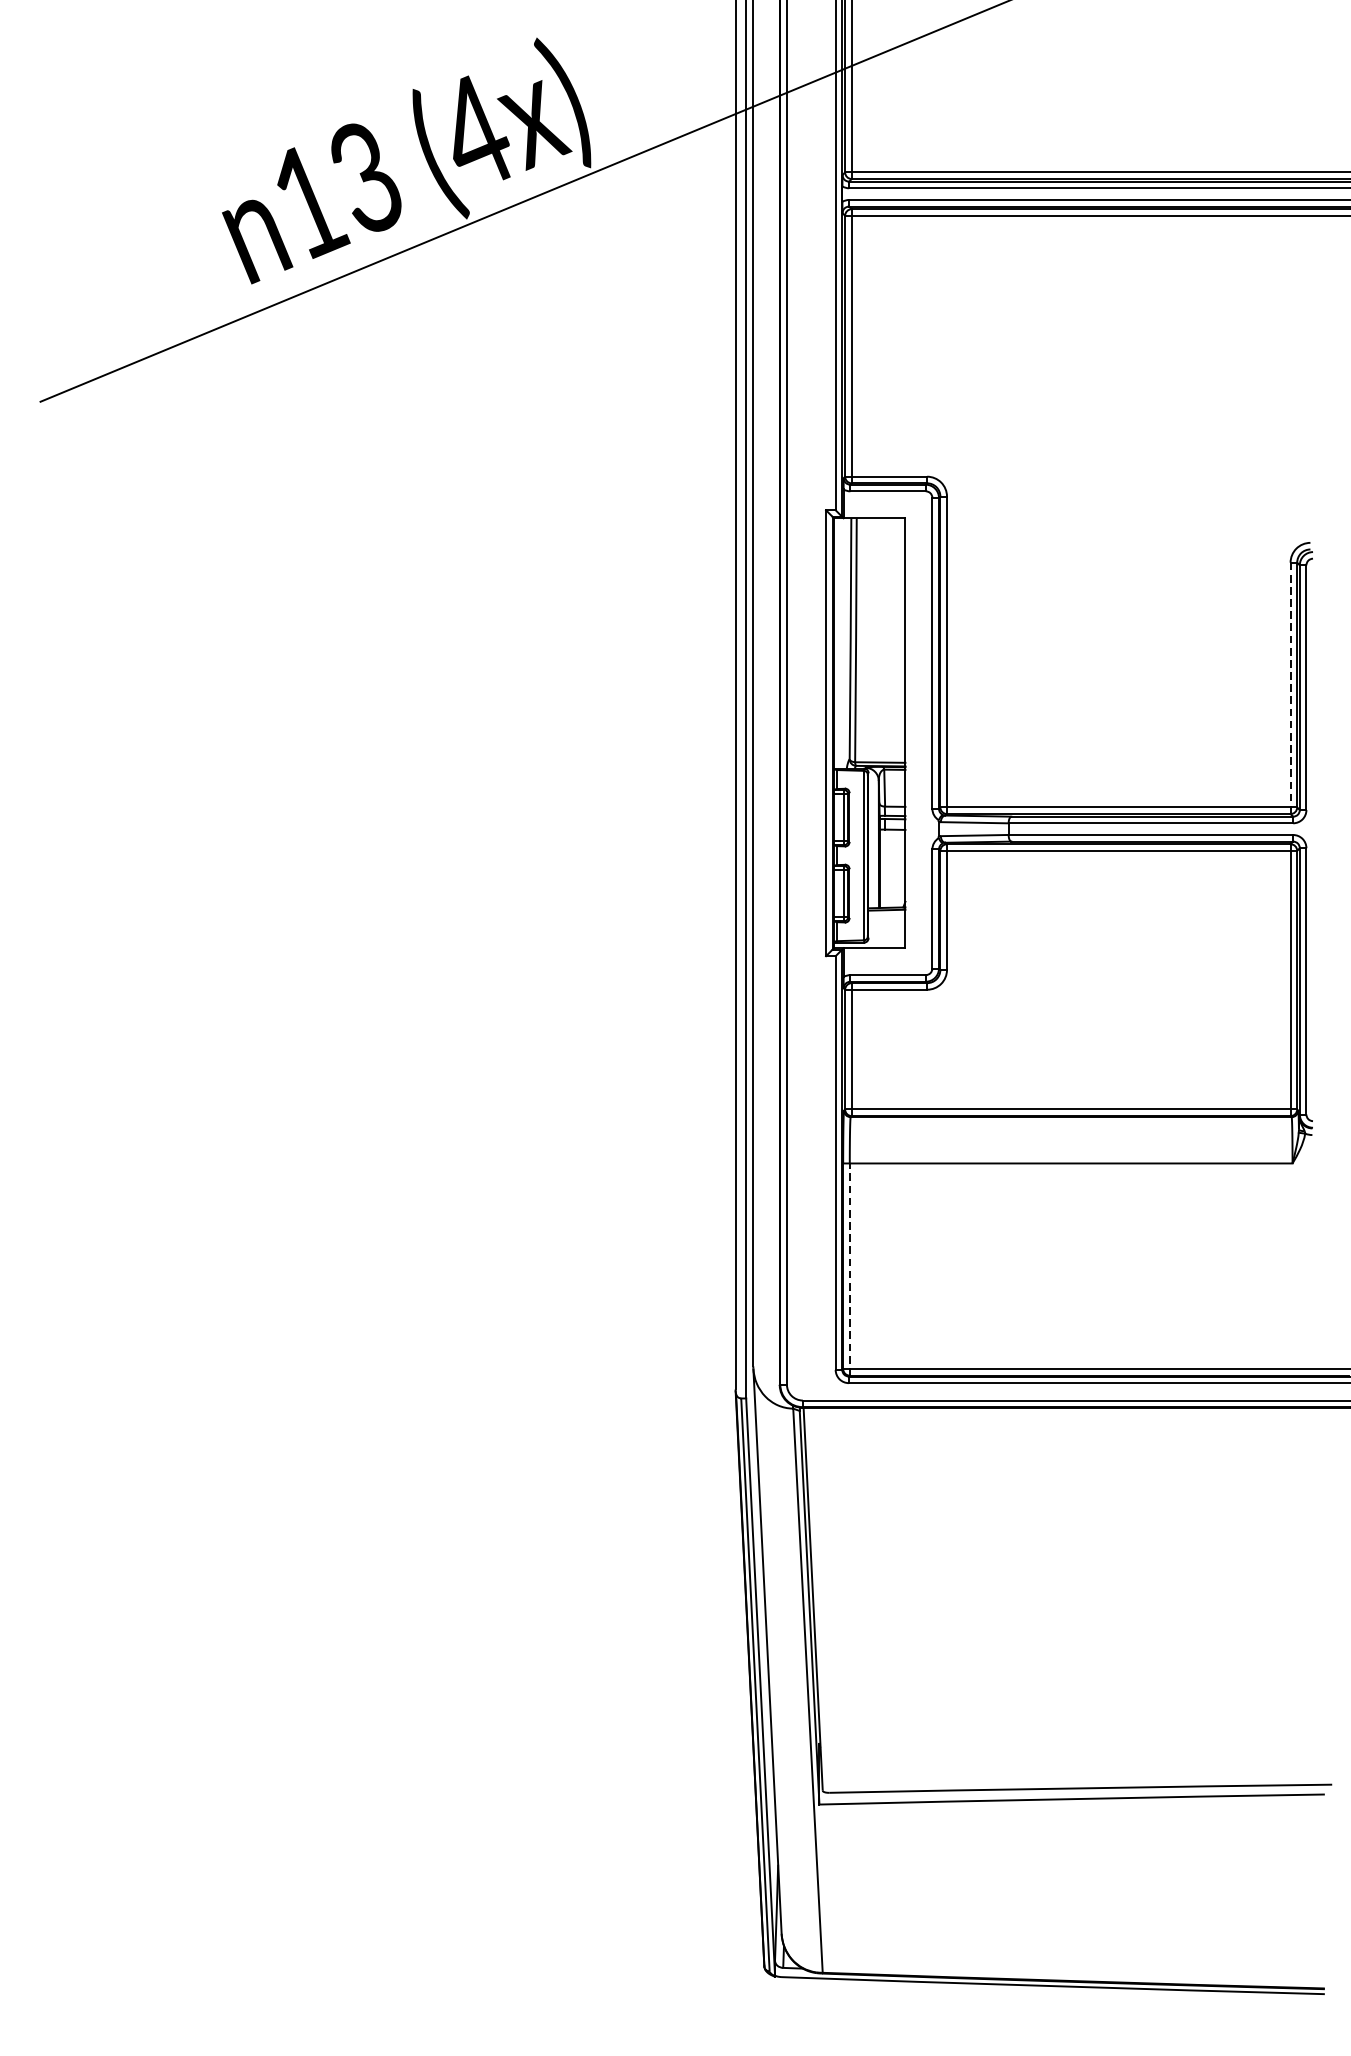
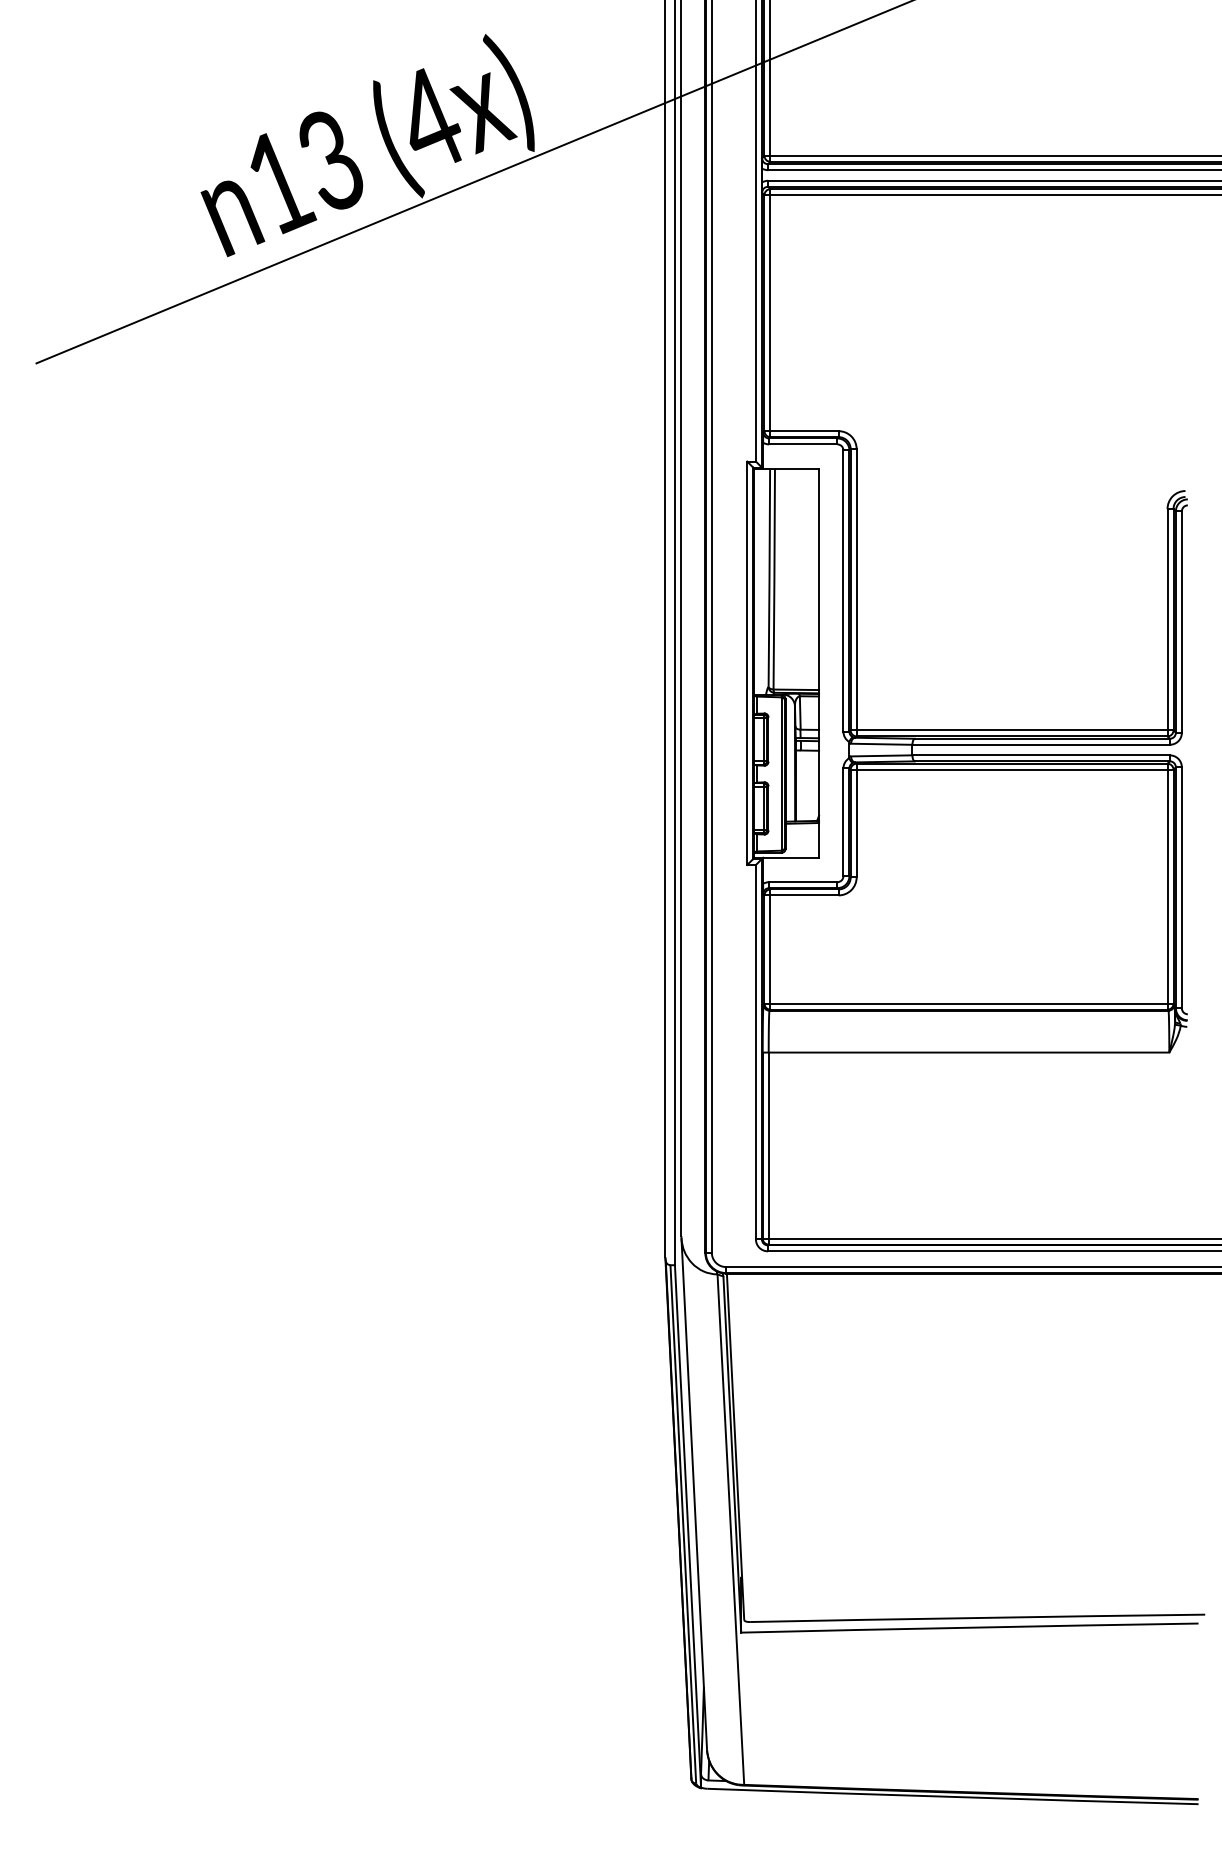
line: (1290, 688) -> (1167, 622), dashed -> solid
line: (849, 1269) -> (768, 1148), dashed -> solid

